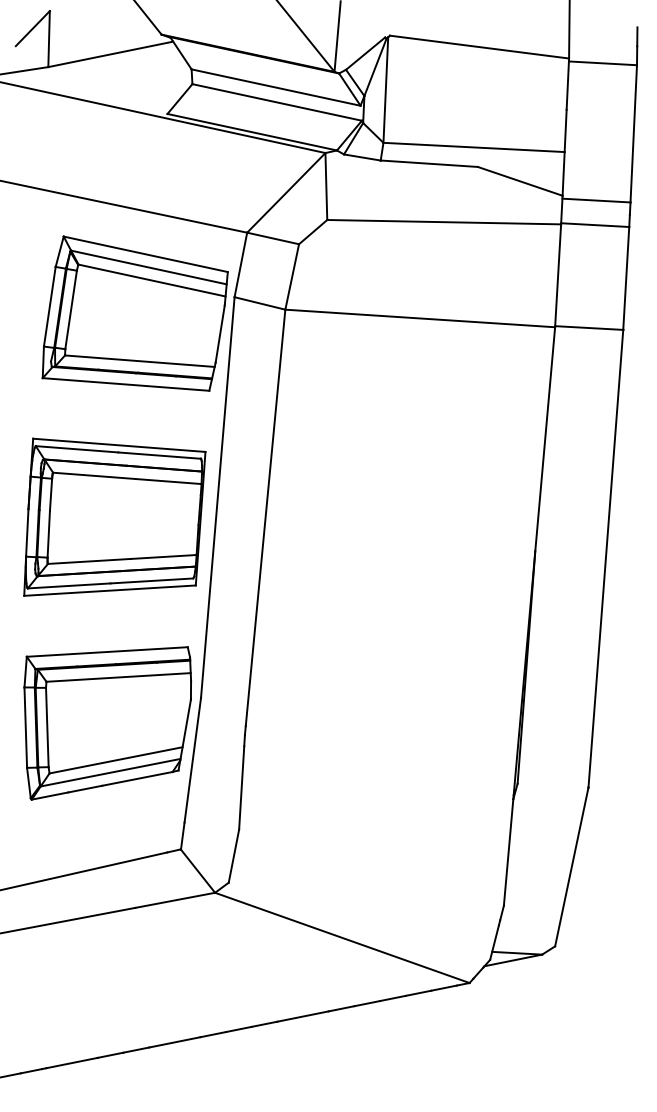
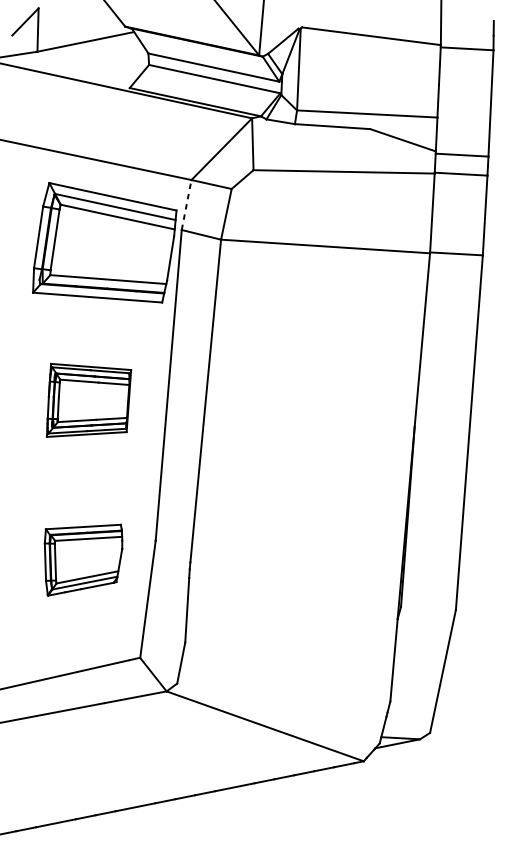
line: (240, 264) -> (186, 204), solid -> dashed
part: (114, 516) -> (88, 399), size x0.6
part: (107, 723) -> (83, 560), size x0.6

